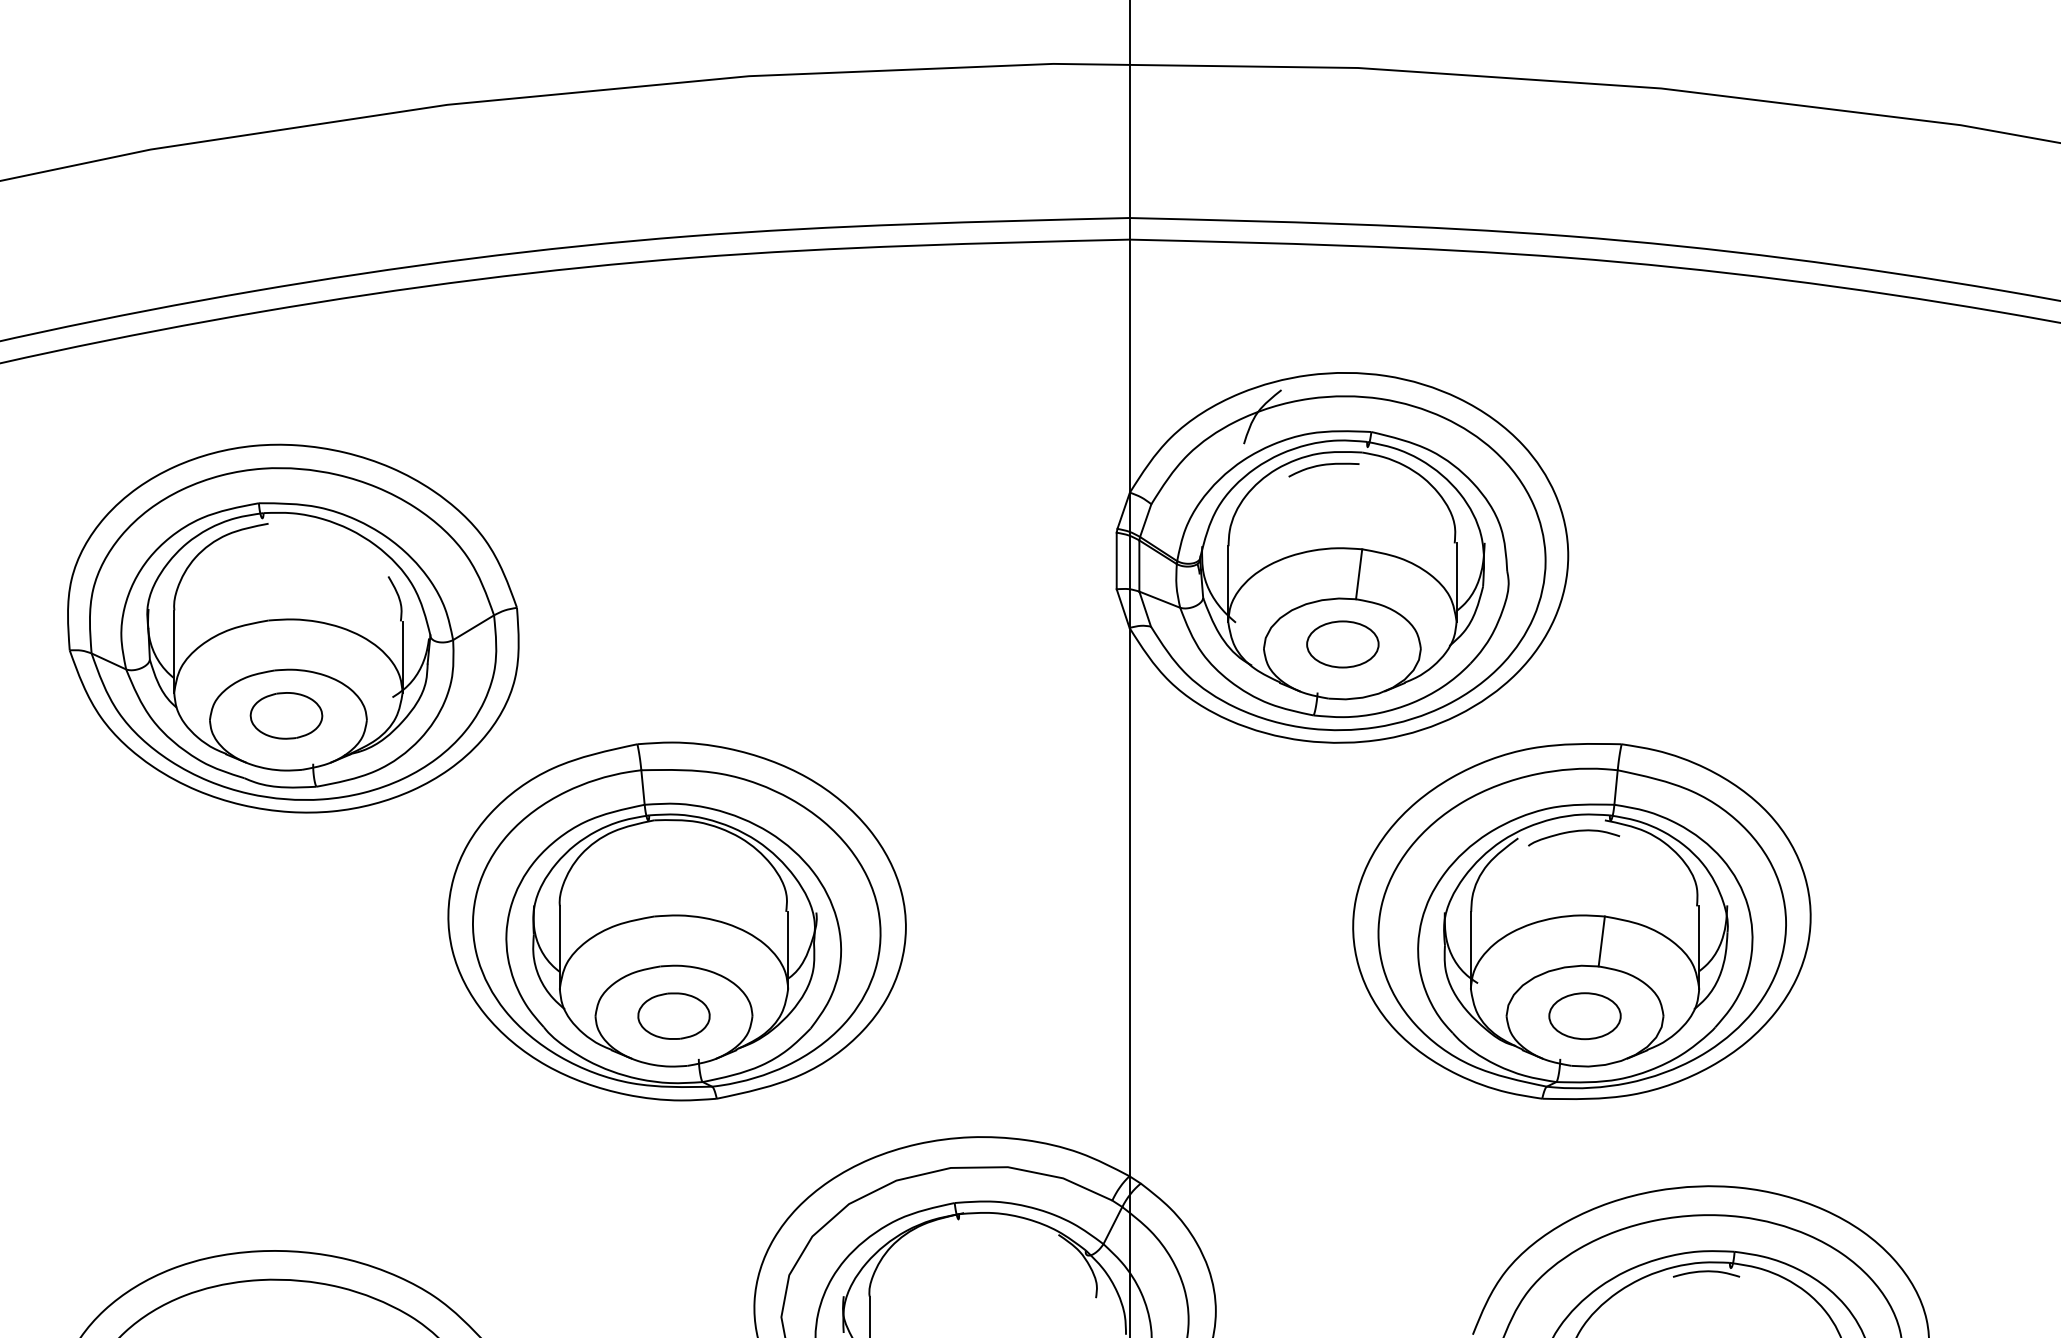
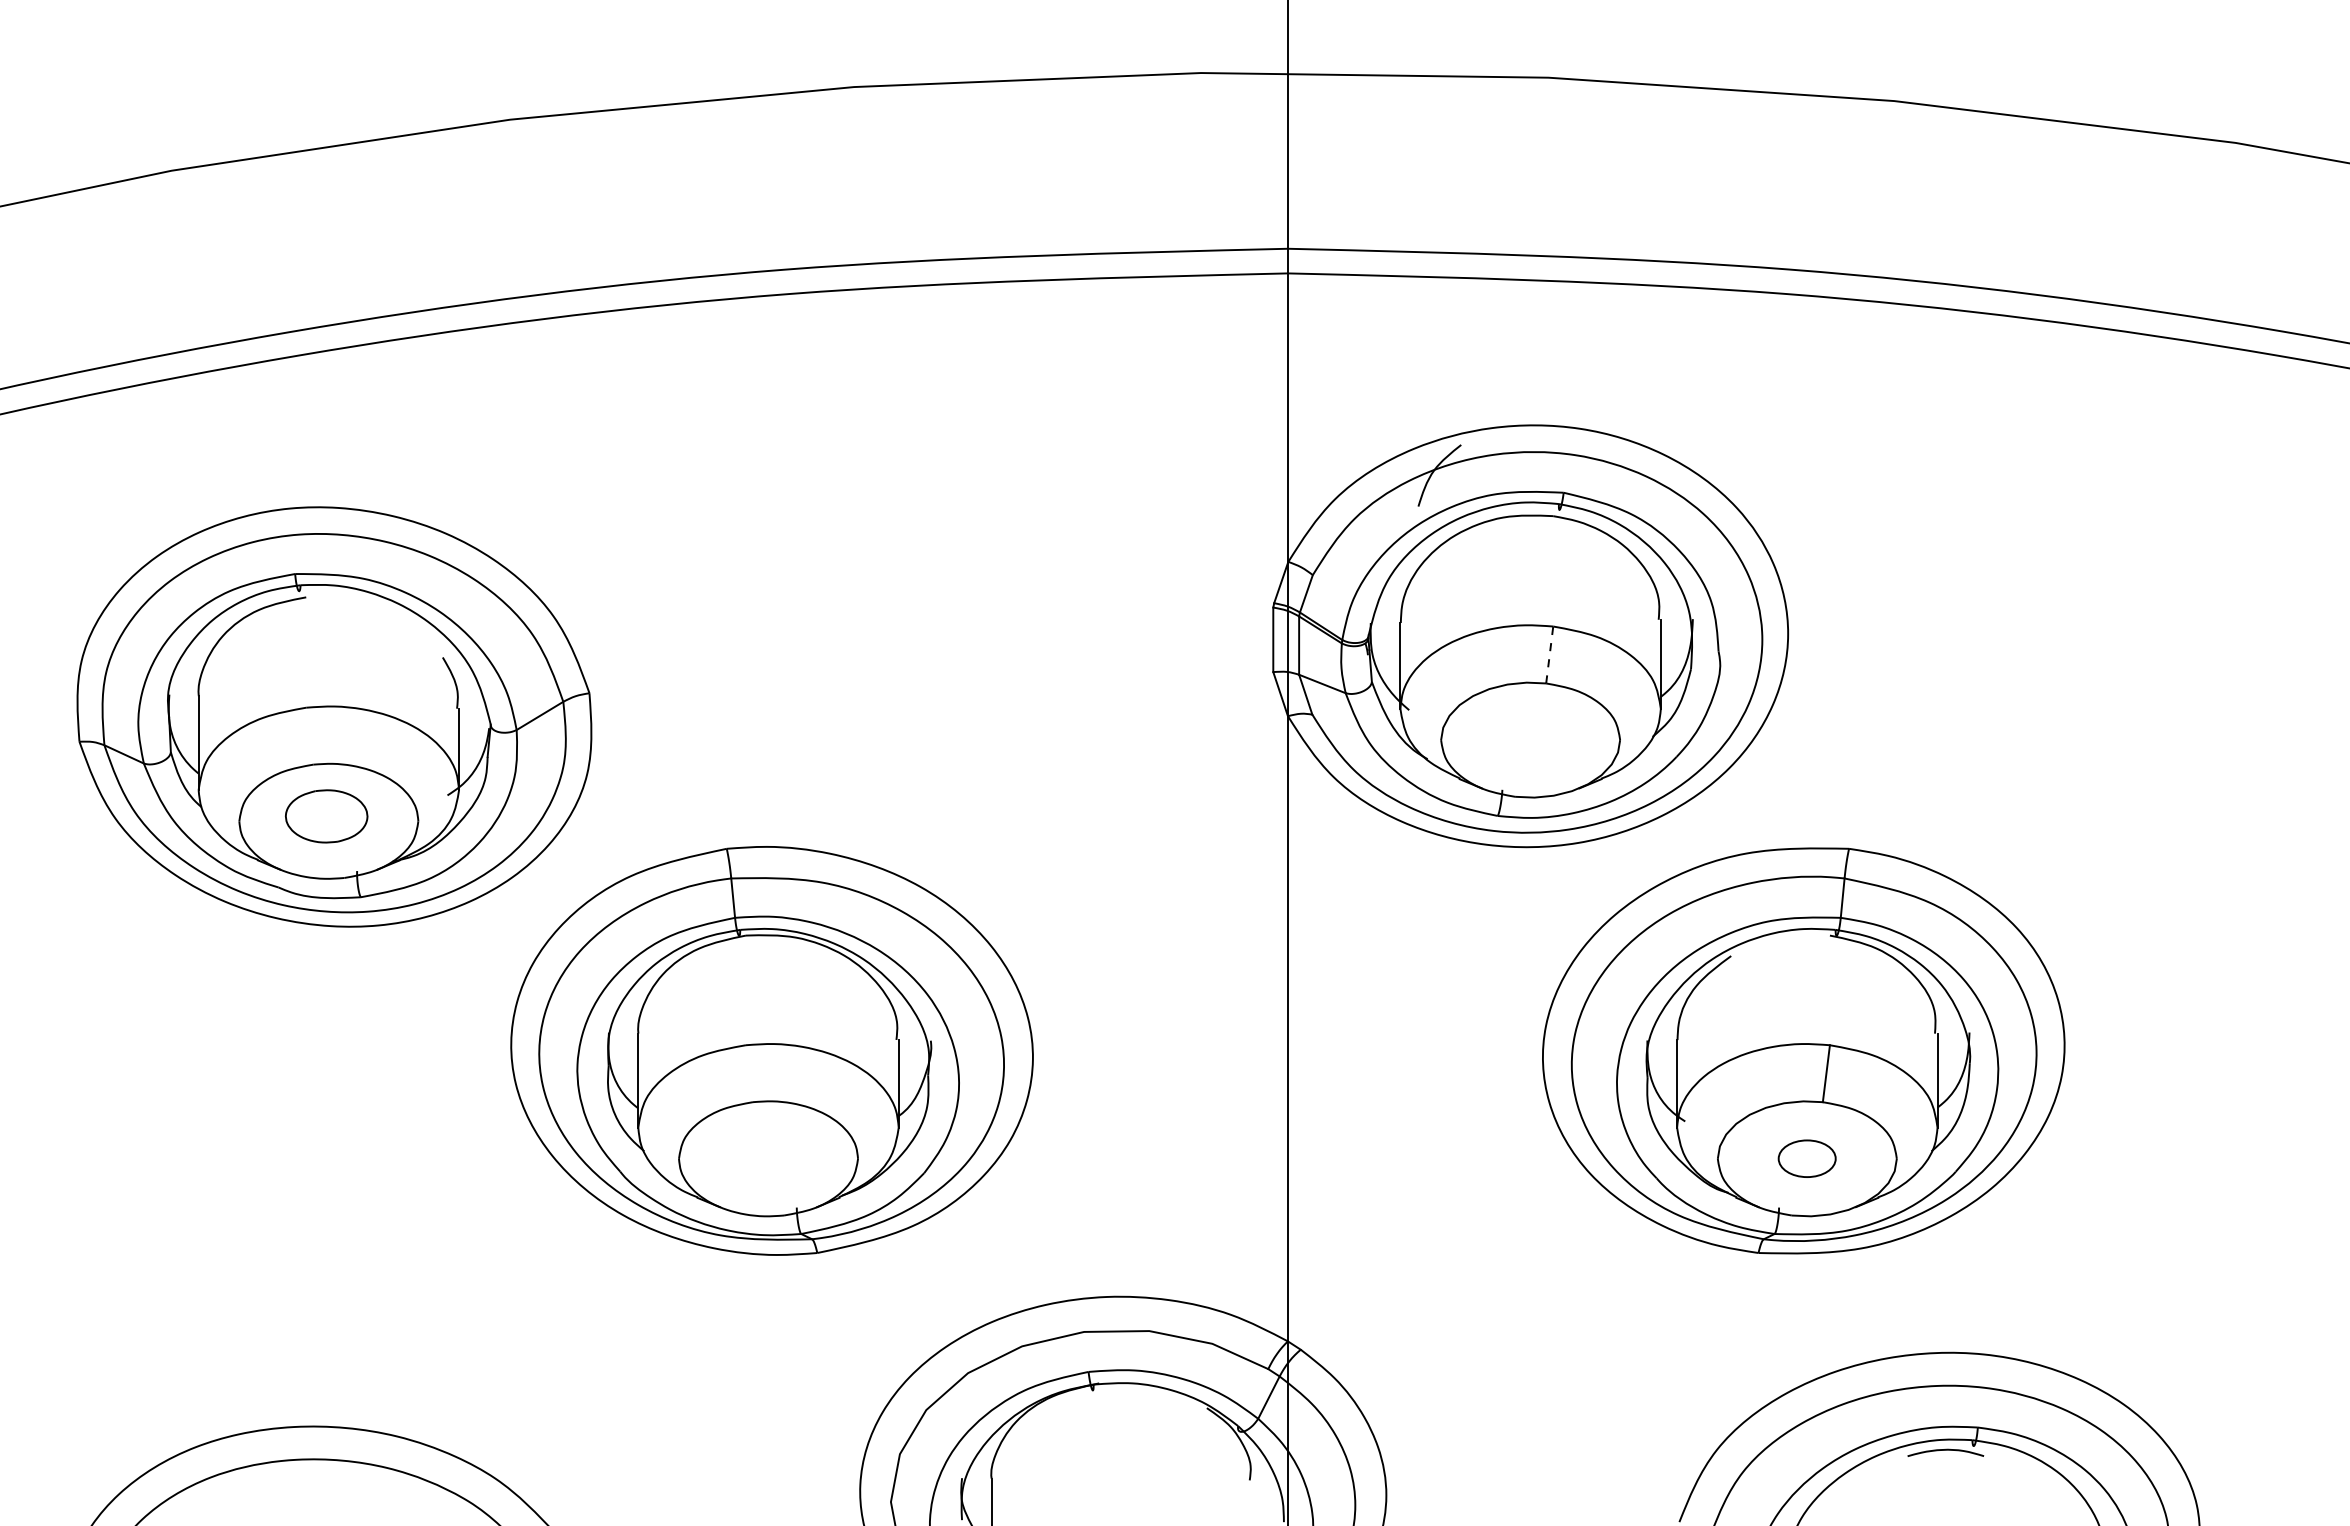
curve: (1323, 465) -> (1509, 531), removed
line: (1358, 573) -> (1549, 654), solid -> dashed
part: (1342, 644) -> (1530, 734), removed
curve: (1573, 832) -> (1794, 949), removed
part: (673, 1015) -> (768, 1158), removed
part: (1584, 1015) -> (1806, 1158), size x0.7

